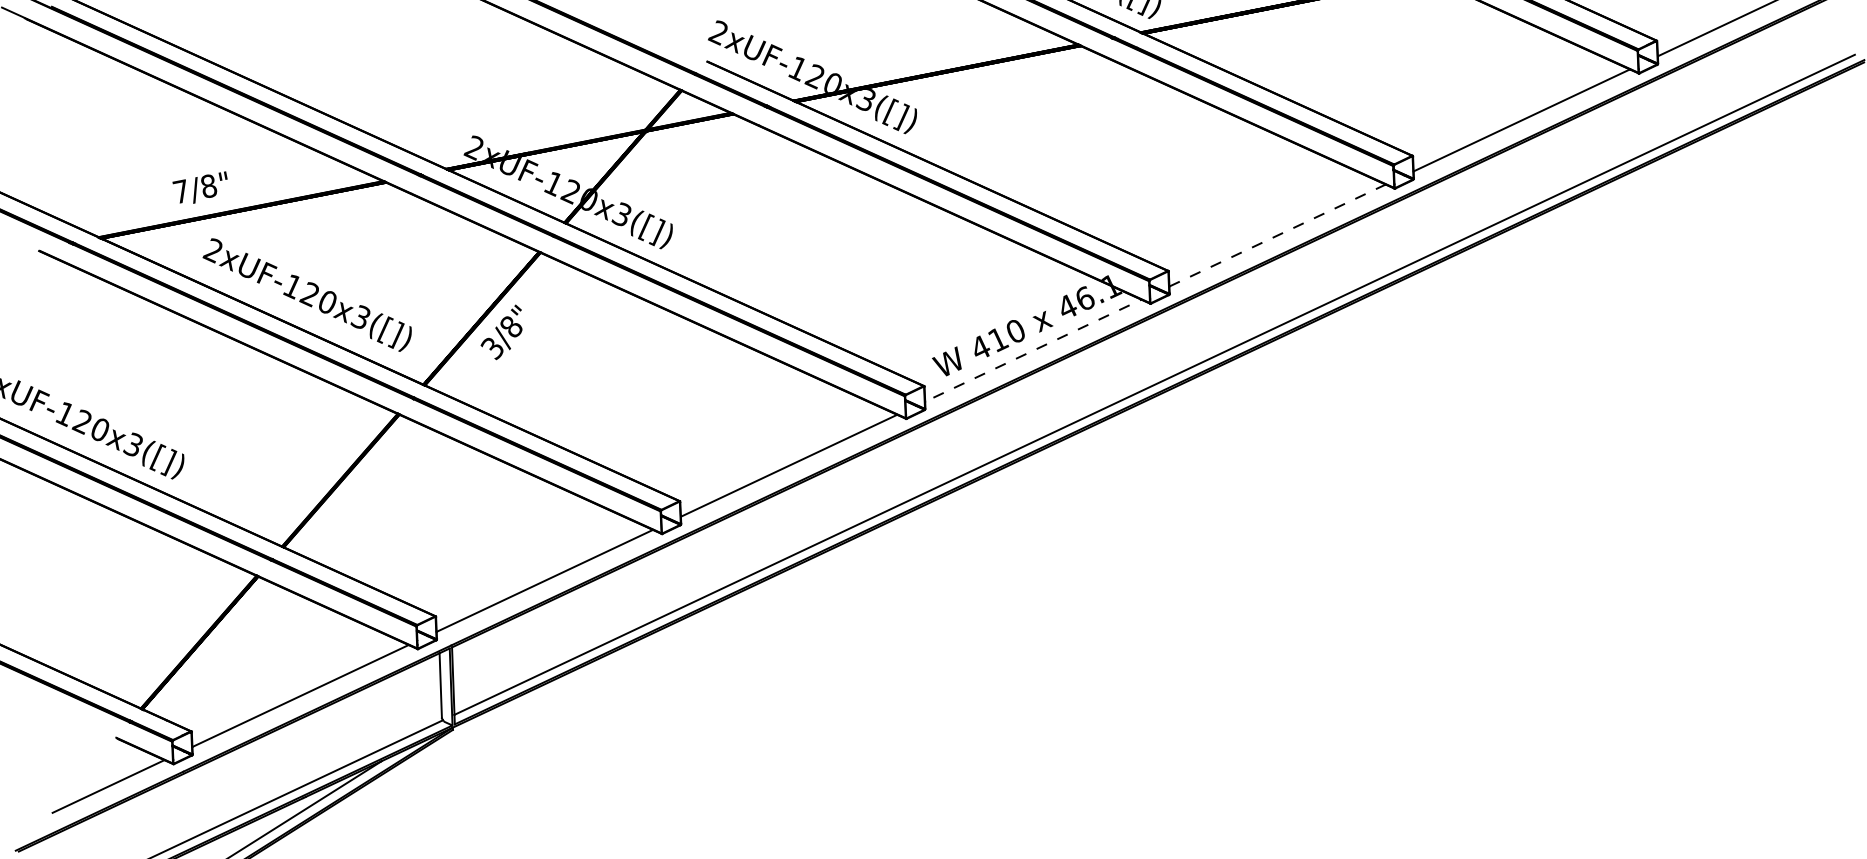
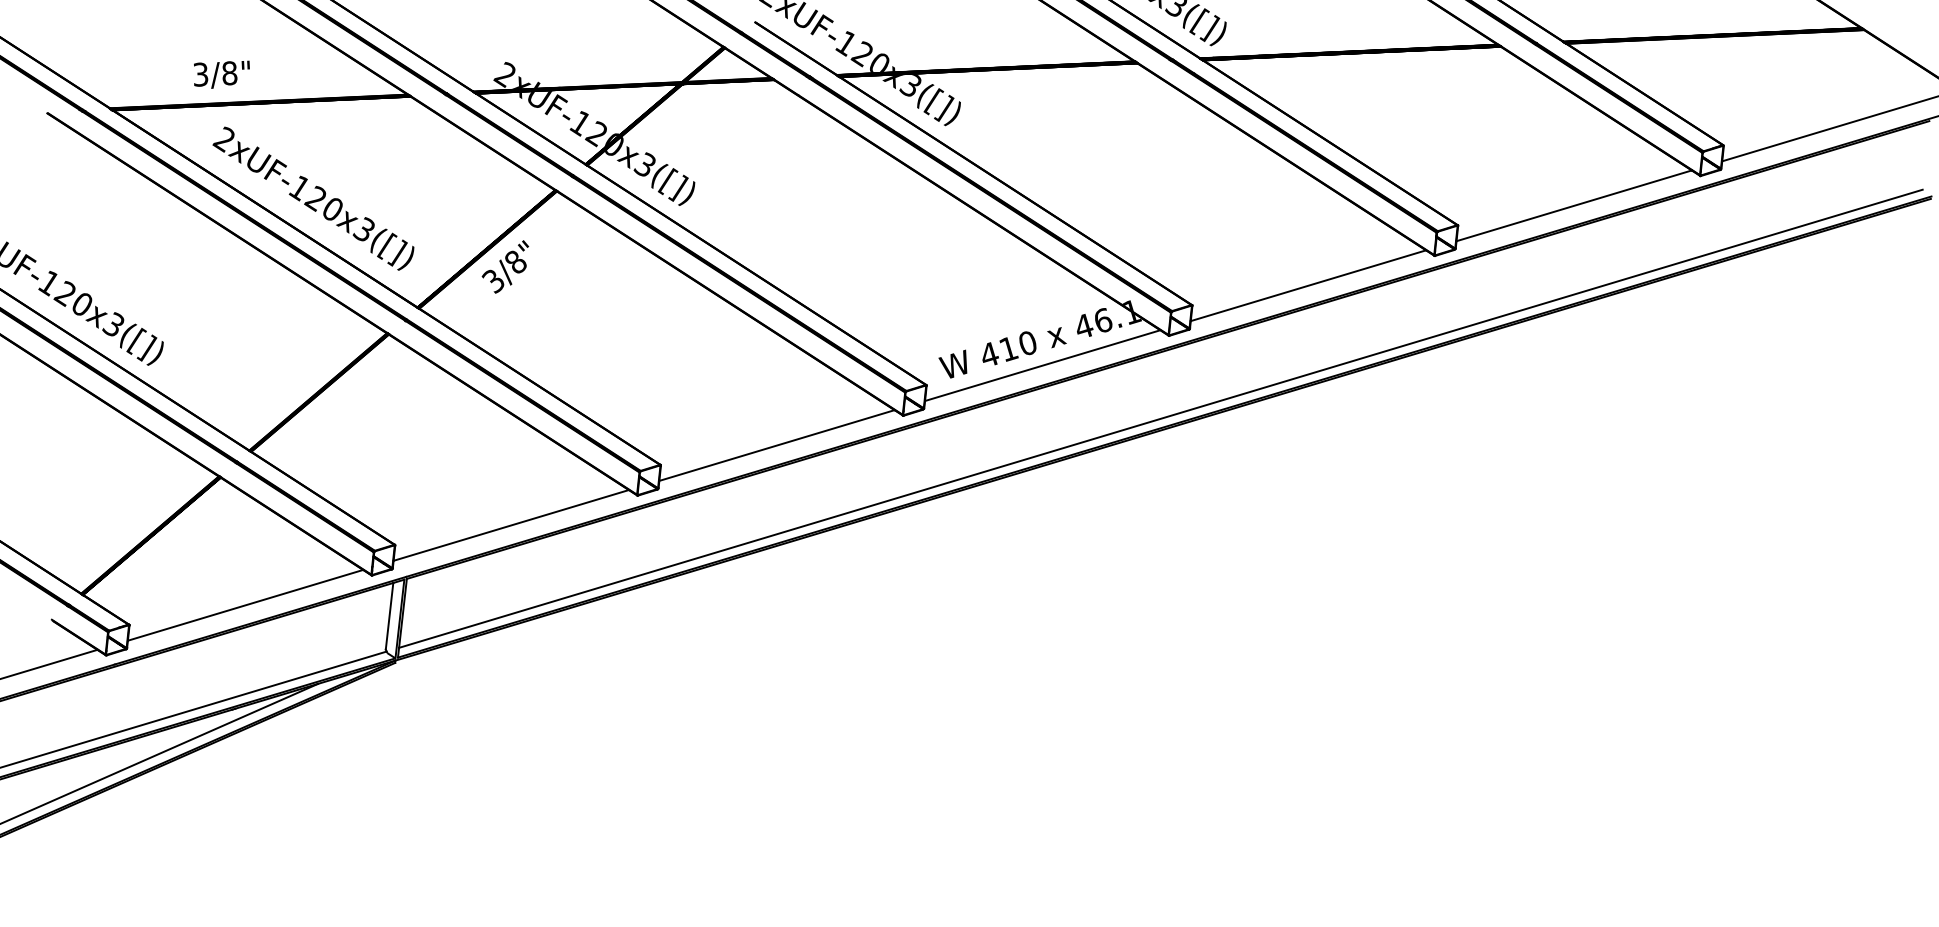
text: (180, 191) -> (200, 74), 7/8" -> 3/8"
line: (1277, 235) -> (1308, 285), dashed -> solid
line: (1038, 347) -> (1048, 363), dashed -> solid

